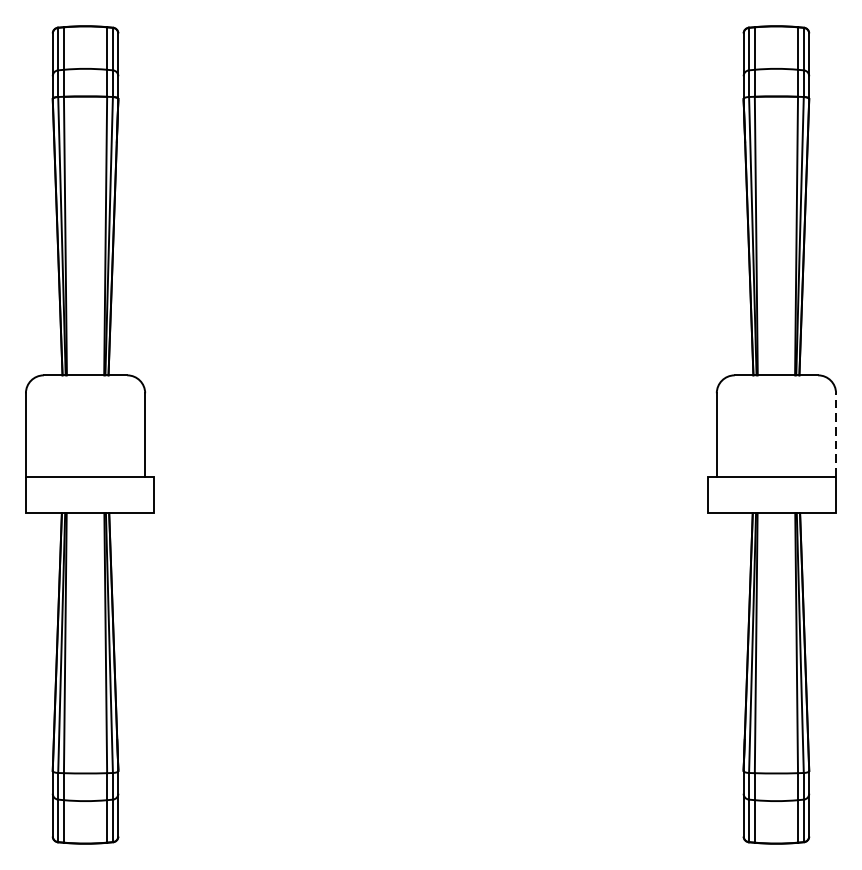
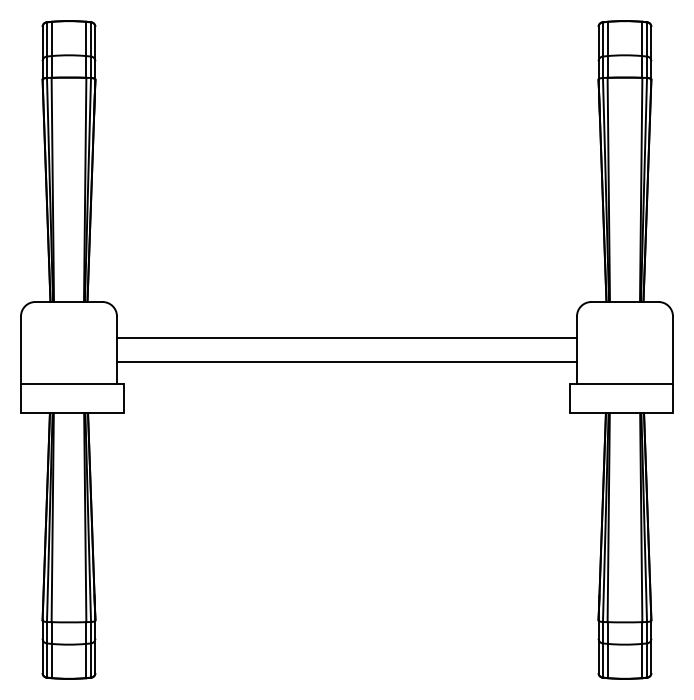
line: (430, 419) -> (346, 337), added
line: (835, 434) -> (672, 349), dashed -> solid
line: (430, 450) -> (346, 362), added

